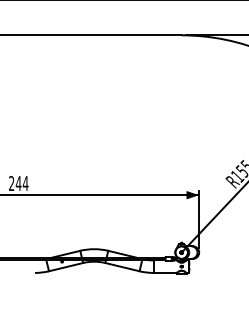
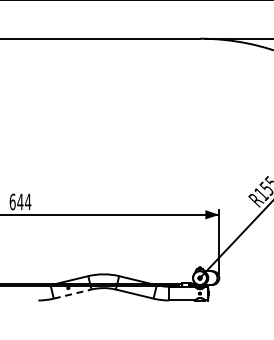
text: (11, 183) -> (12, 201), 244 -> 644
line: (66, 266) -> (73, 293), solid -> dashed

